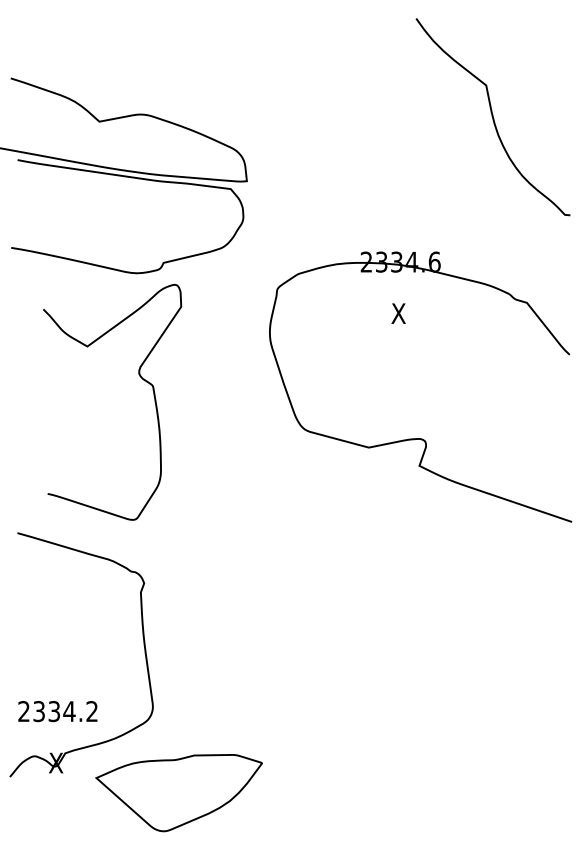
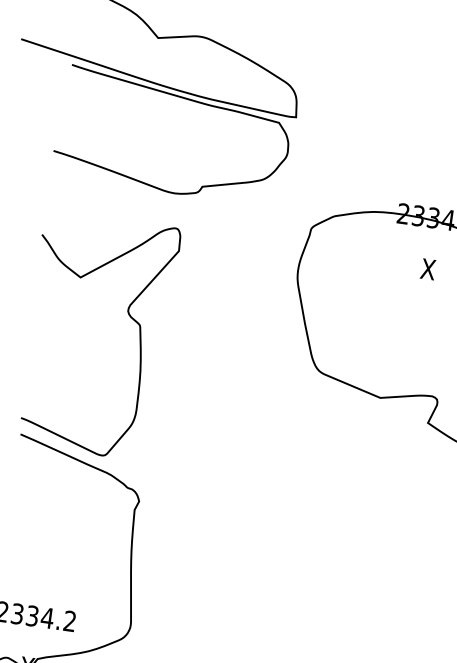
curve: (139, 376) -> (128, 314), moved

